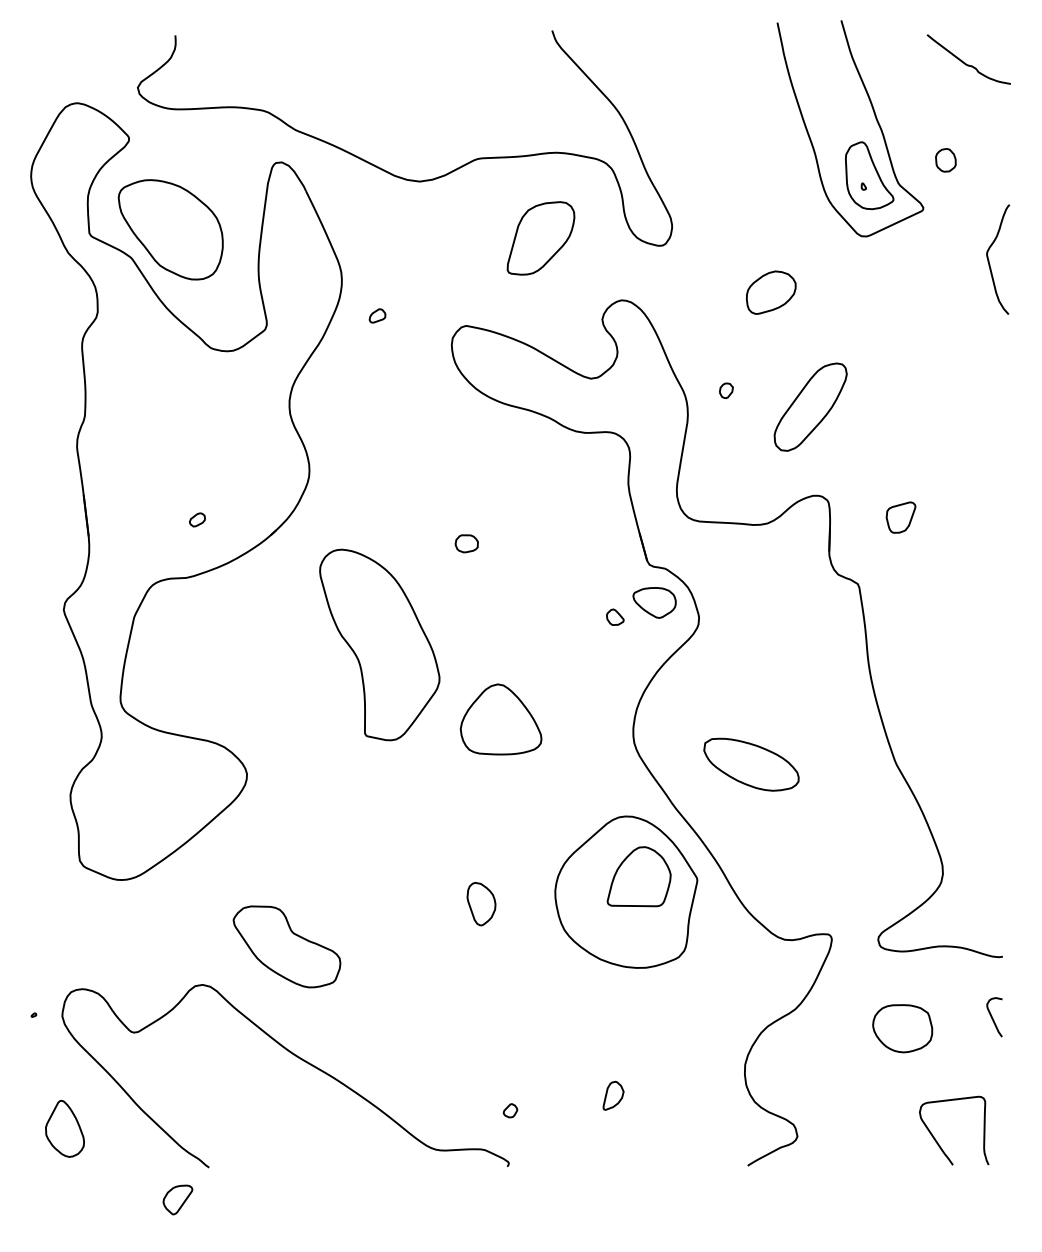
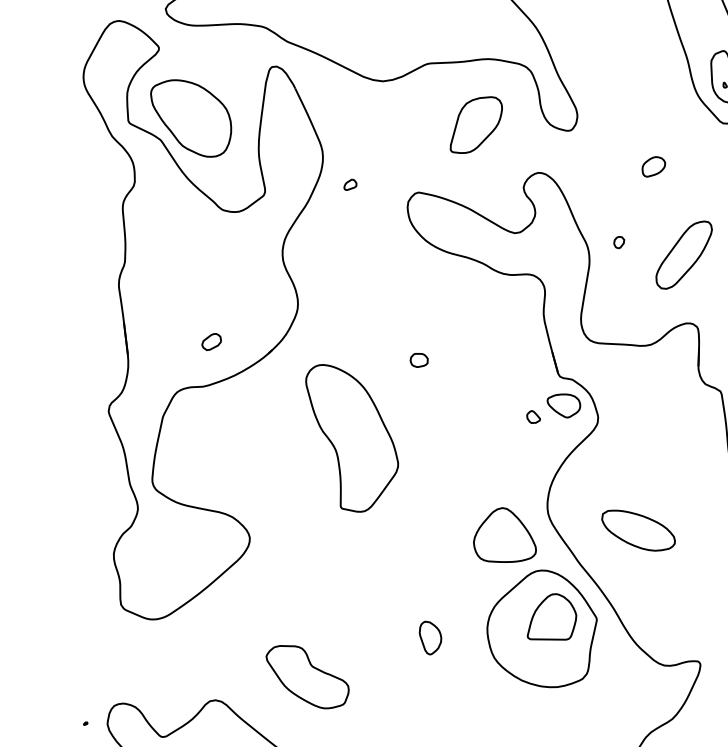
part: (771, 292) -> (653, 166), size x0.6
part: (197, 519) -> (211, 341), size x1.6
part: (500, 719) -> (504, 535), moved
part: (286, 946) -> (307, 676), moved

